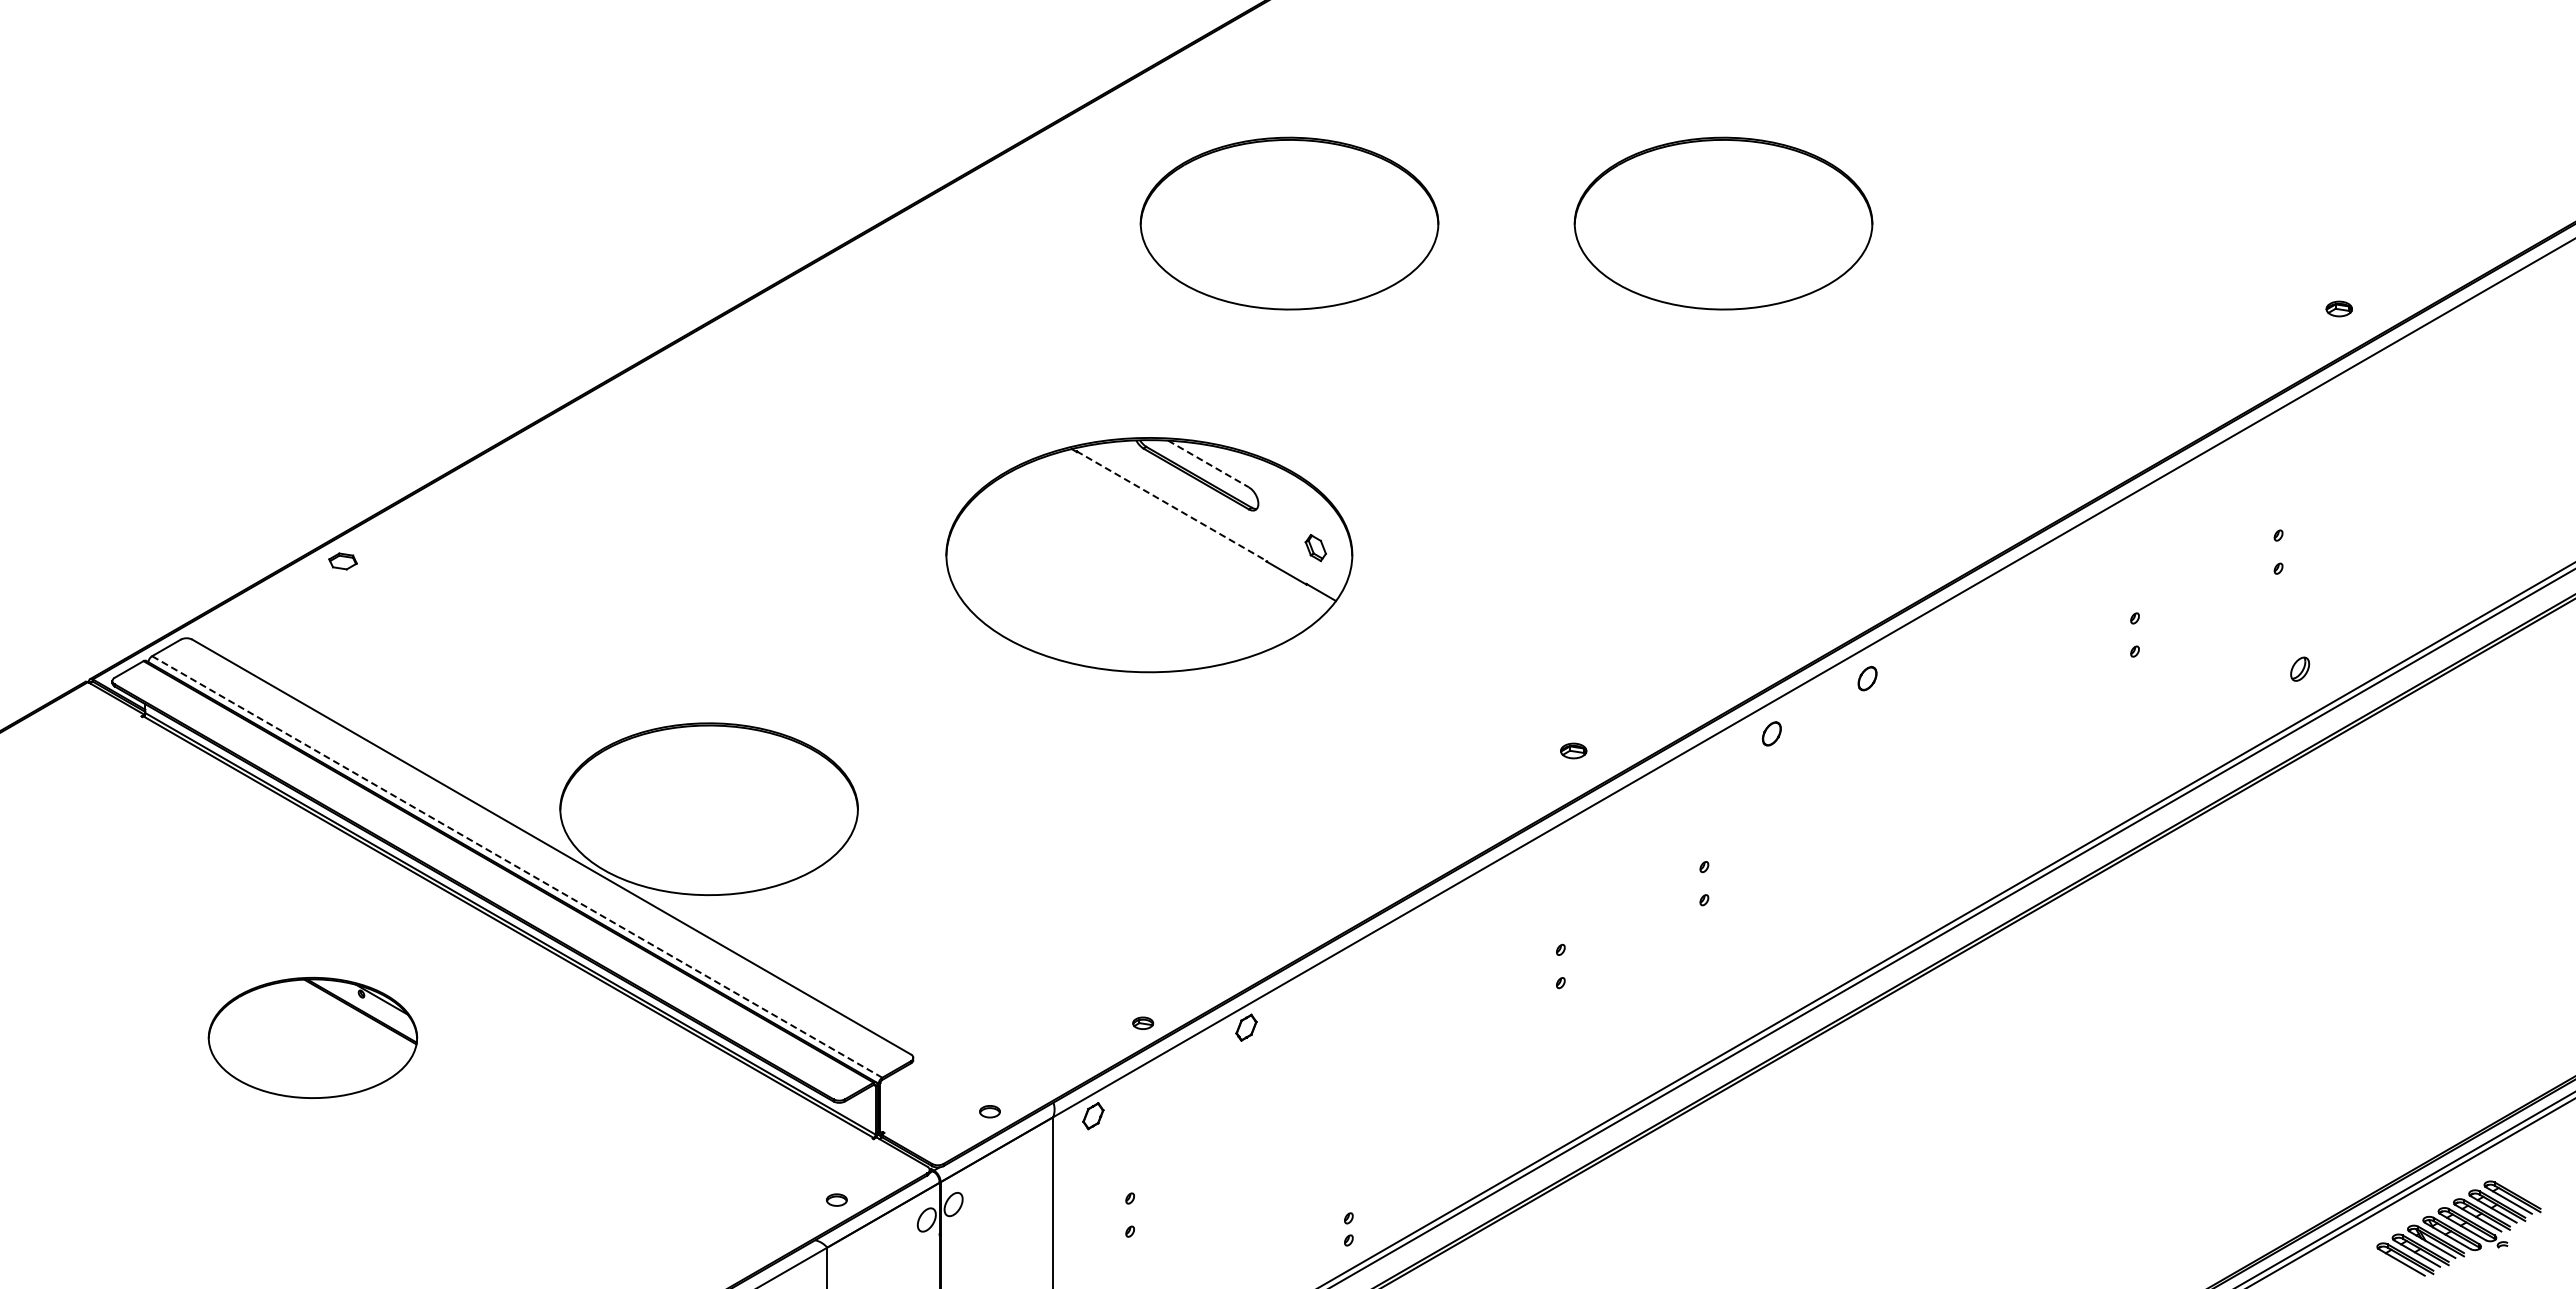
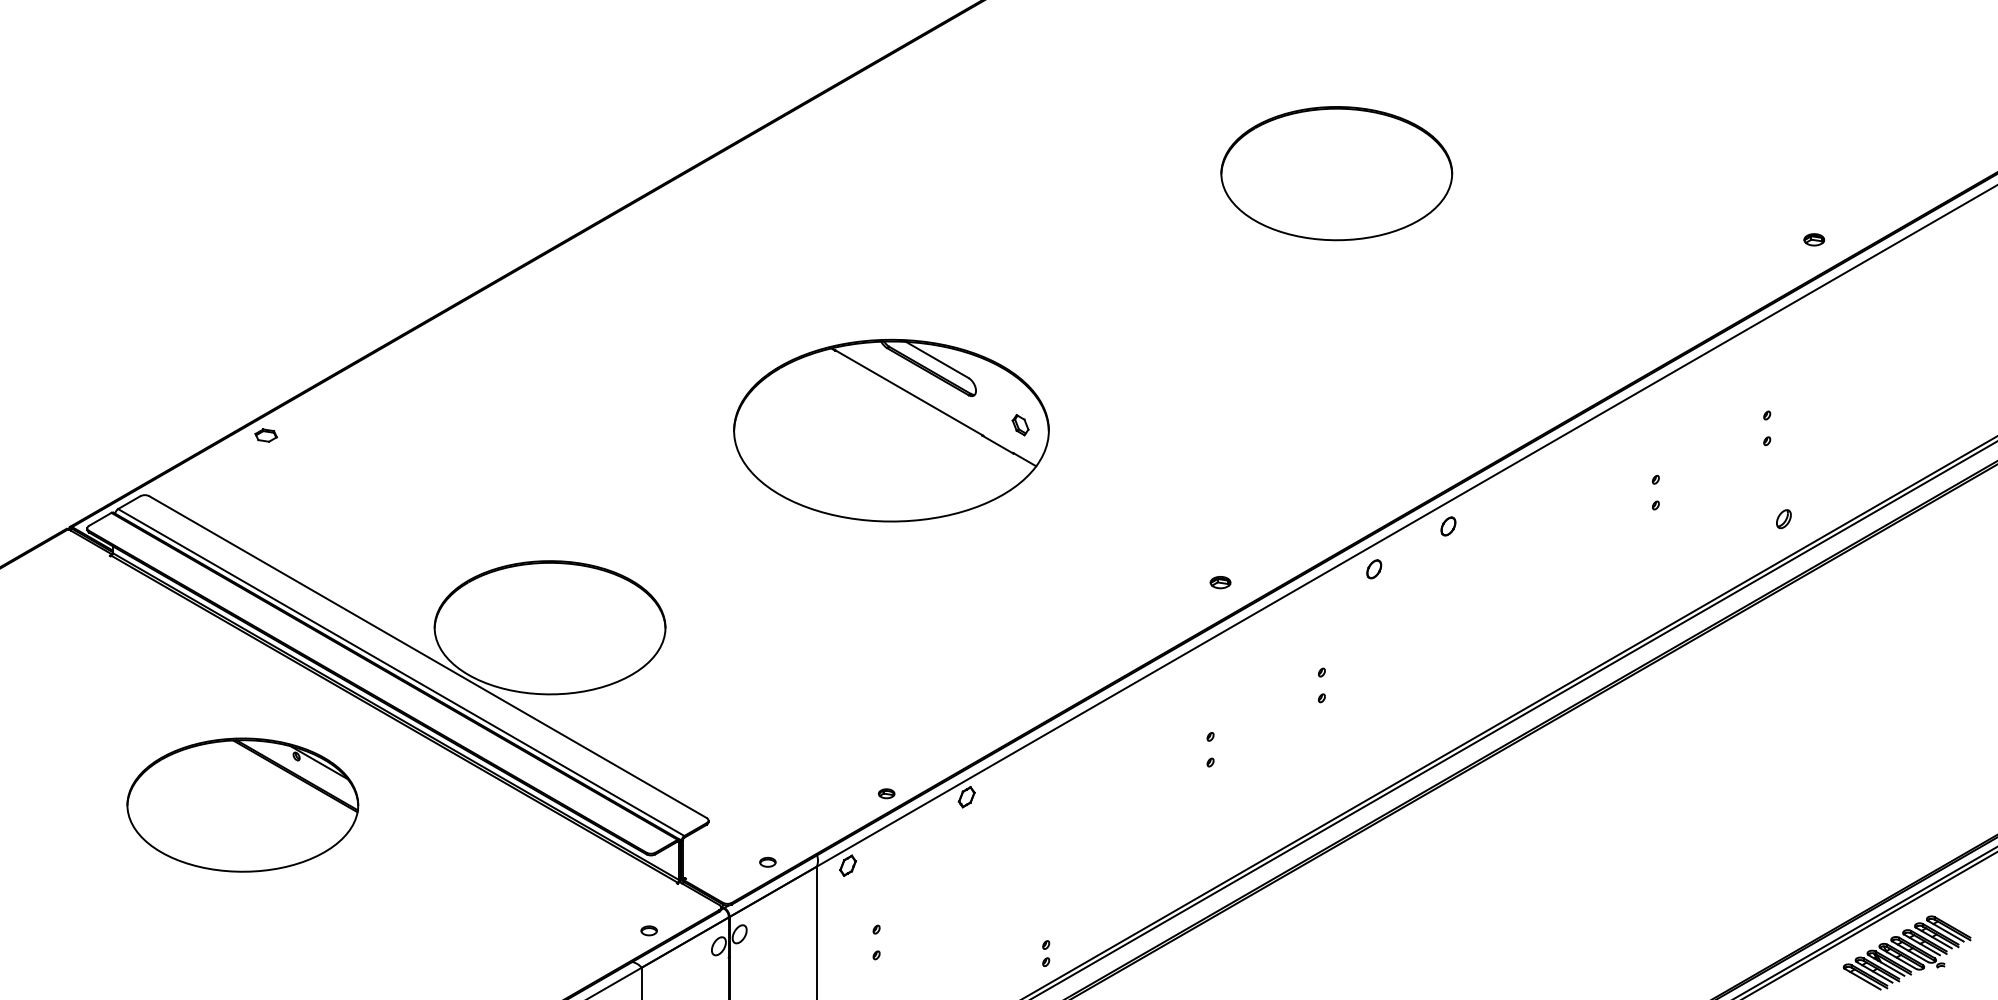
part: (1289, 223) -> (1000, 173), removed
line: (1208, 463) -> (937, 359), dashed -> solid
line: (1172, 506) -> (909, 392), dashed -> solid
line: (517, 866) -> (401, 672), dashed -> solid
part: (312, 1037) -> (242, 804), size x1.43

